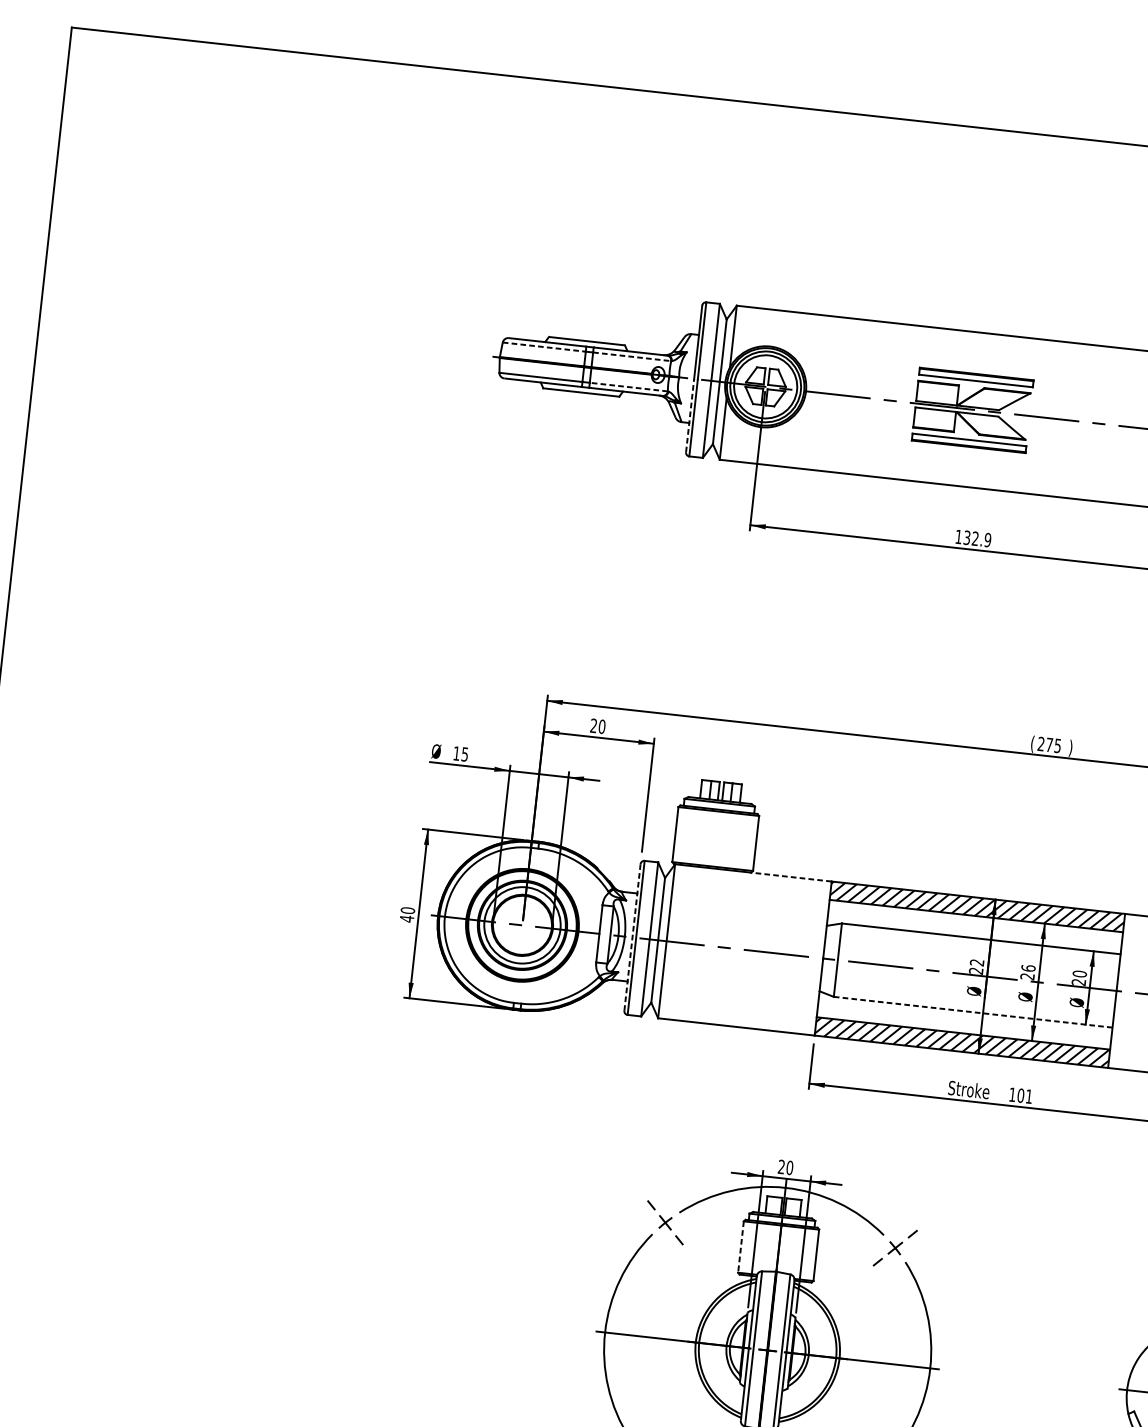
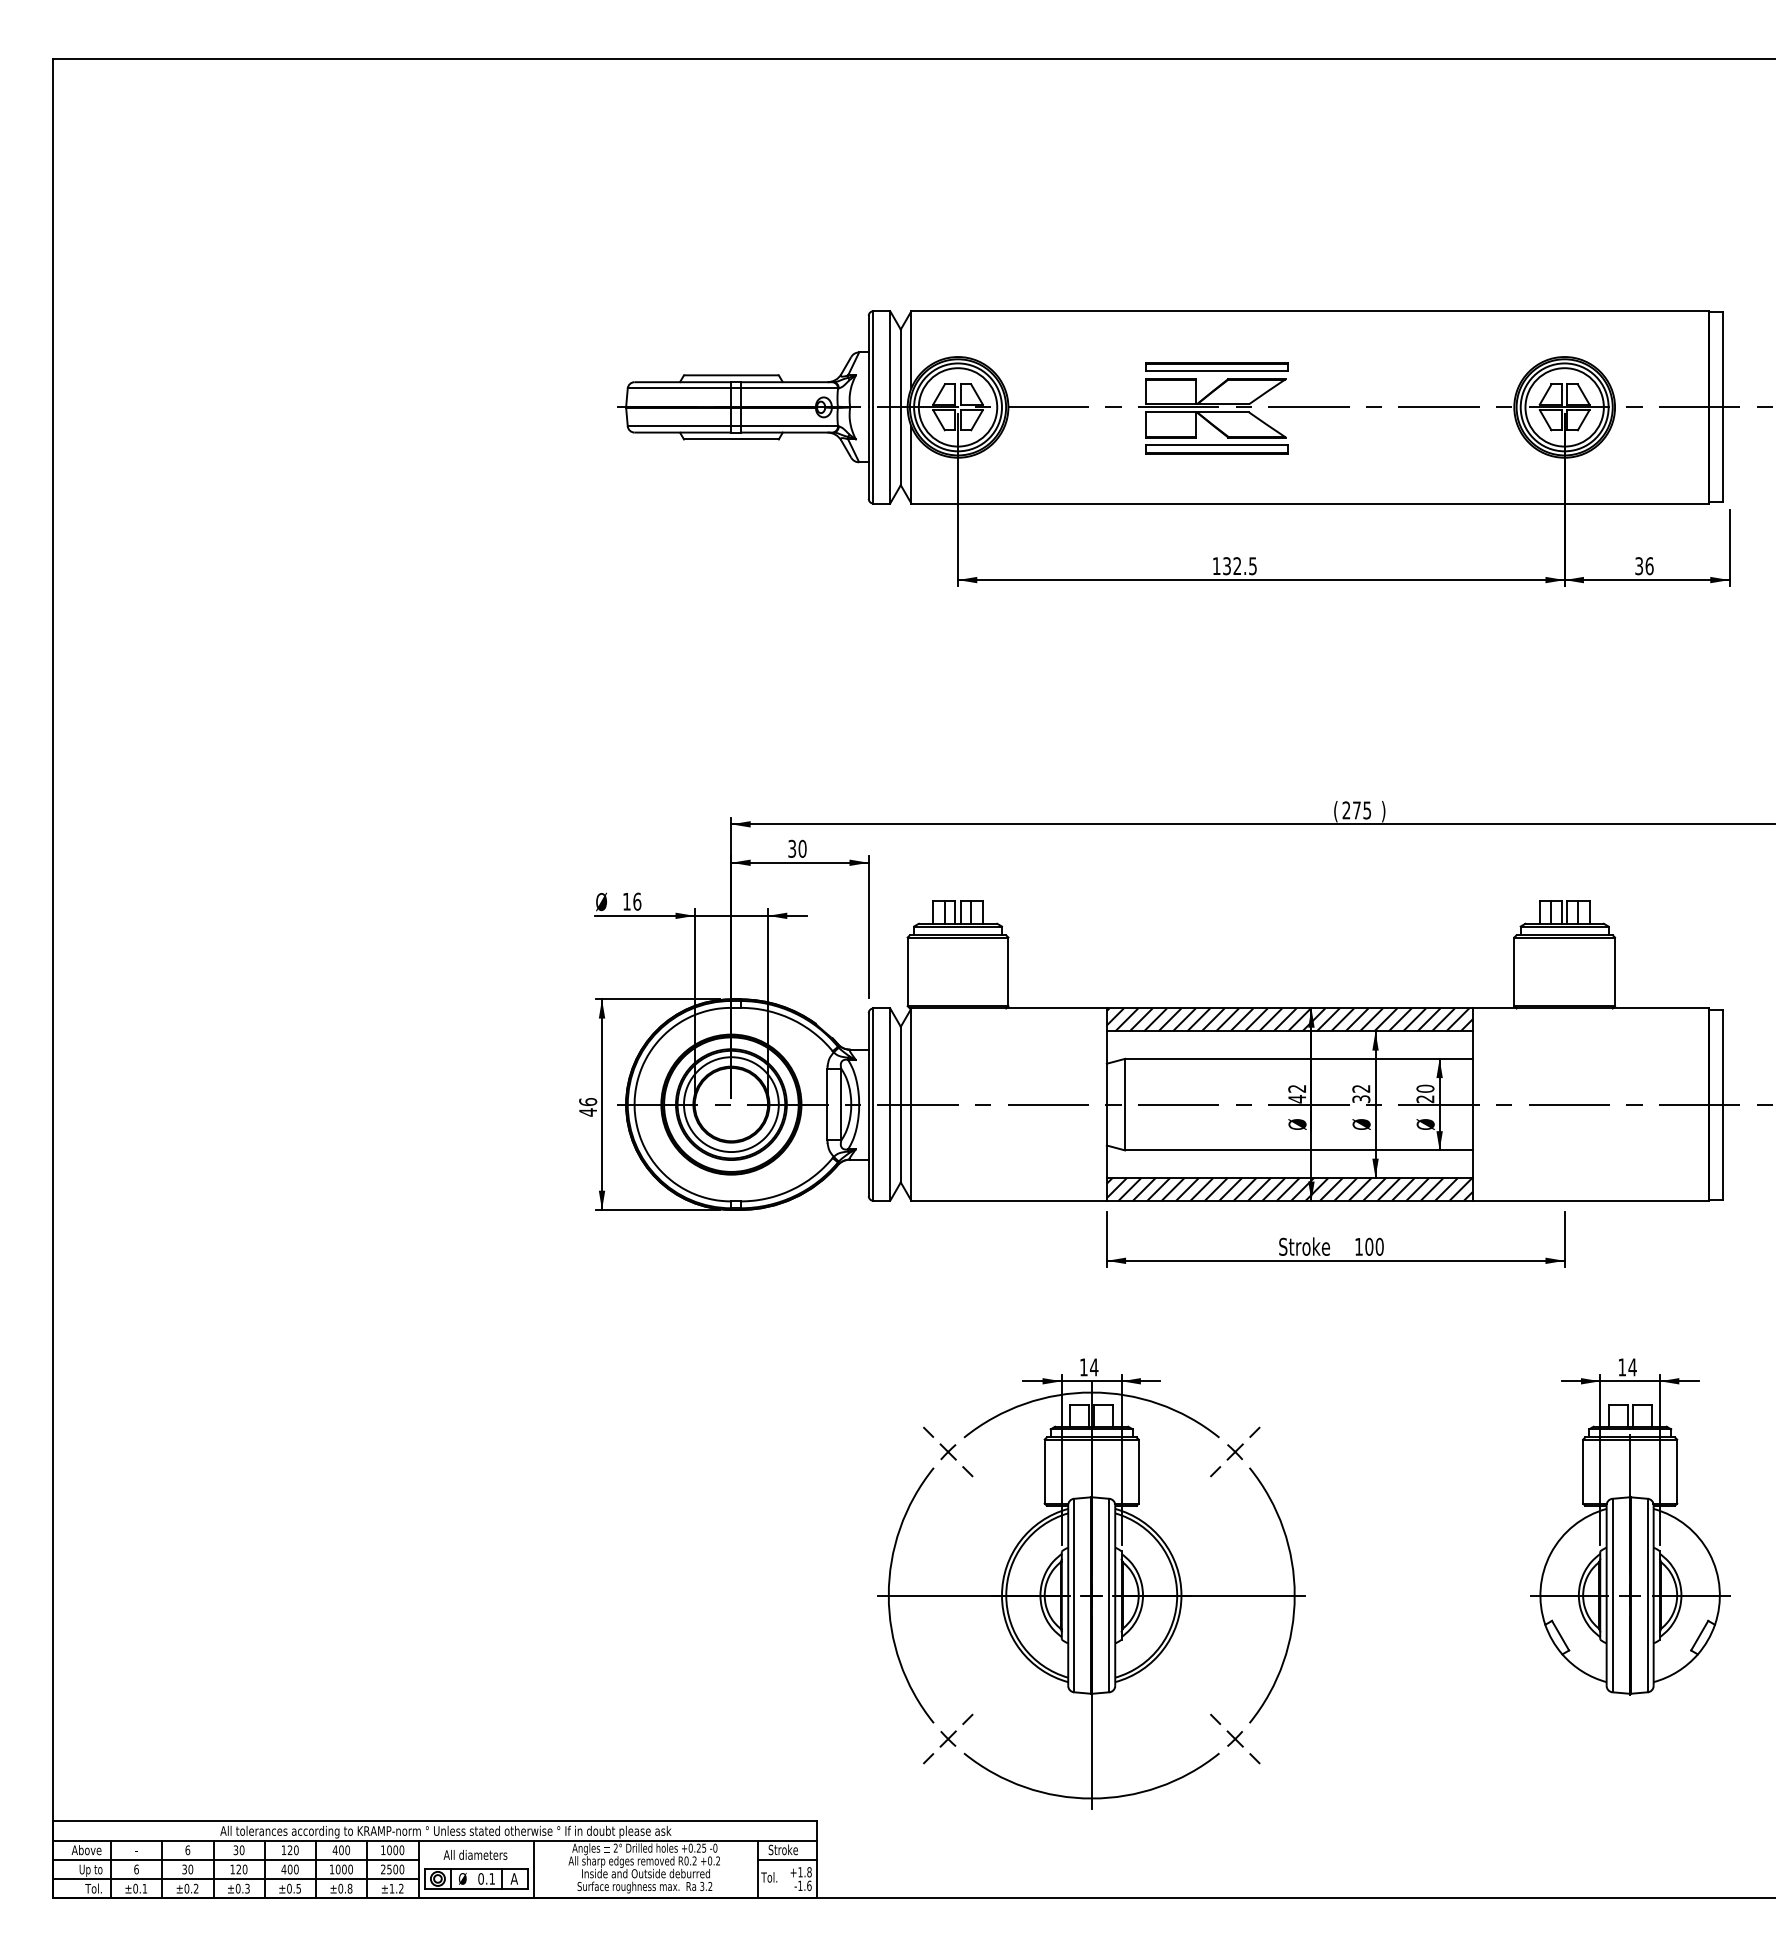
line: (544, 347) -> (679, 388), dashed -> solid
line: (632, 356) -> (789, 388), dashed -> solid
line: (628, 387) -> (789, 426), dashed -> solid
line: (689, 415) -> (868, 453), dashed -> solid
text: (987, 539) -> (1252, 565), 132.9 -> 132.5
text: (594, 725) -> (792, 848), 20 -> 30
text: (465, 754) -> (637, 901), 15 -> 16
line: (790, 877) -> (1055, 1008), dashed -> solid
text: (407, 910) -> (587, 1101), 40 -> 46
line: (632, 937) -> (868, 1104), dashed -> solid
text: (975, 971) -> (1296, 1099), 22 -> 42
text: (1028, 972) -> (1361, 1093), 26 -> 32
line: (973, 1012) -> (1299, 1150), dashed -> solid
text: (1029, 1096) -> (1379, 1246), 101 -> 100
text: (786, 1167) -> (1089, 1367), 20 -> 14
line: (740, 1247) -> (1044, 1472), dashed -> solid

